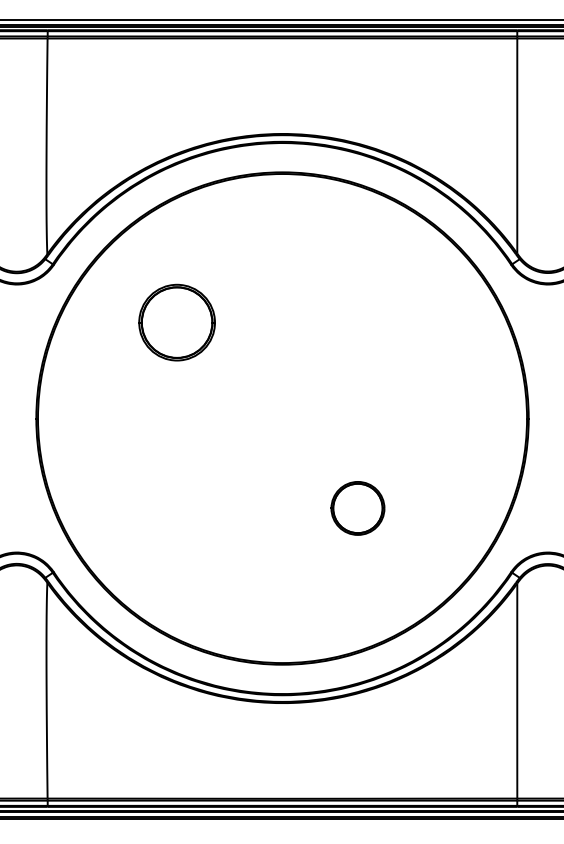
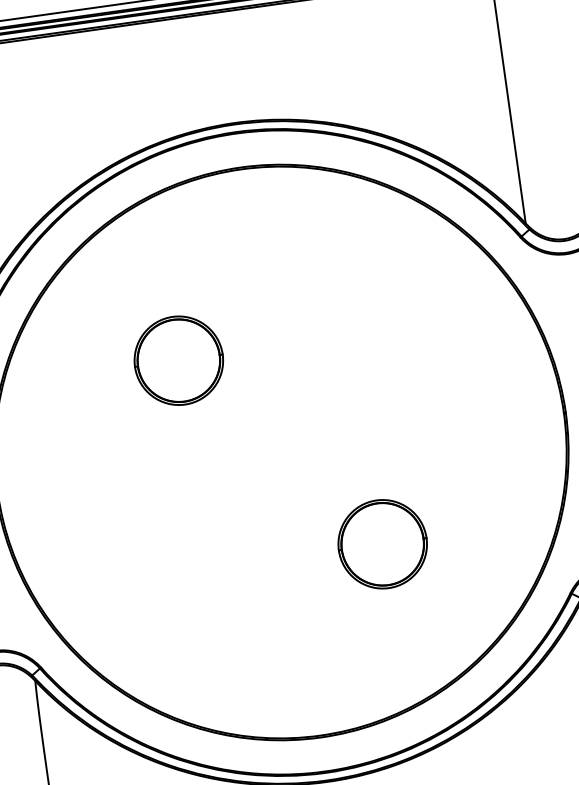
part: (176, 322) -> (178, 360), moved
part: (357, 508) -> (382, 544), size x1.43

